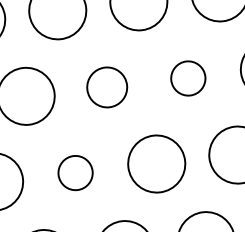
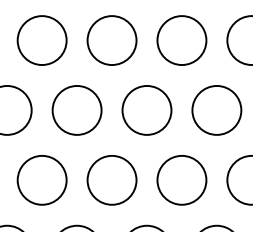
part: (187, 78) -> (146, 110), size x1.67
part: (106, 87) -> (76, 110), size x1.43
part: (74, 173) -> (41, 180), size x1.67

